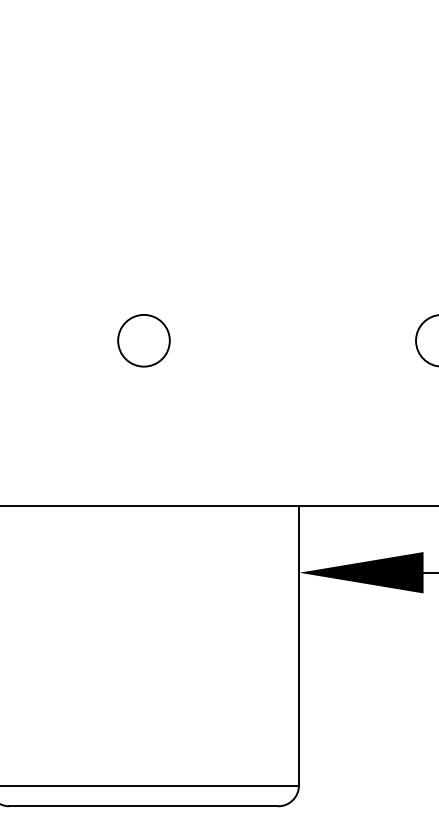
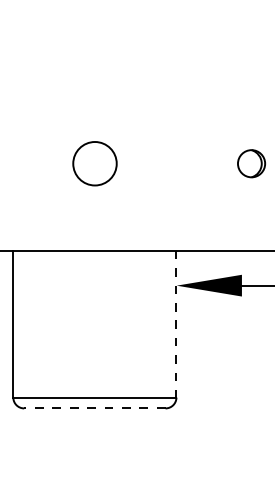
circle: (143, 340) -> (94, 163), size x1.6
line: (299, 646) -> (176, 324), solid -> dashed
line: (143, 806) -> (94, 408), solid -> dashed

